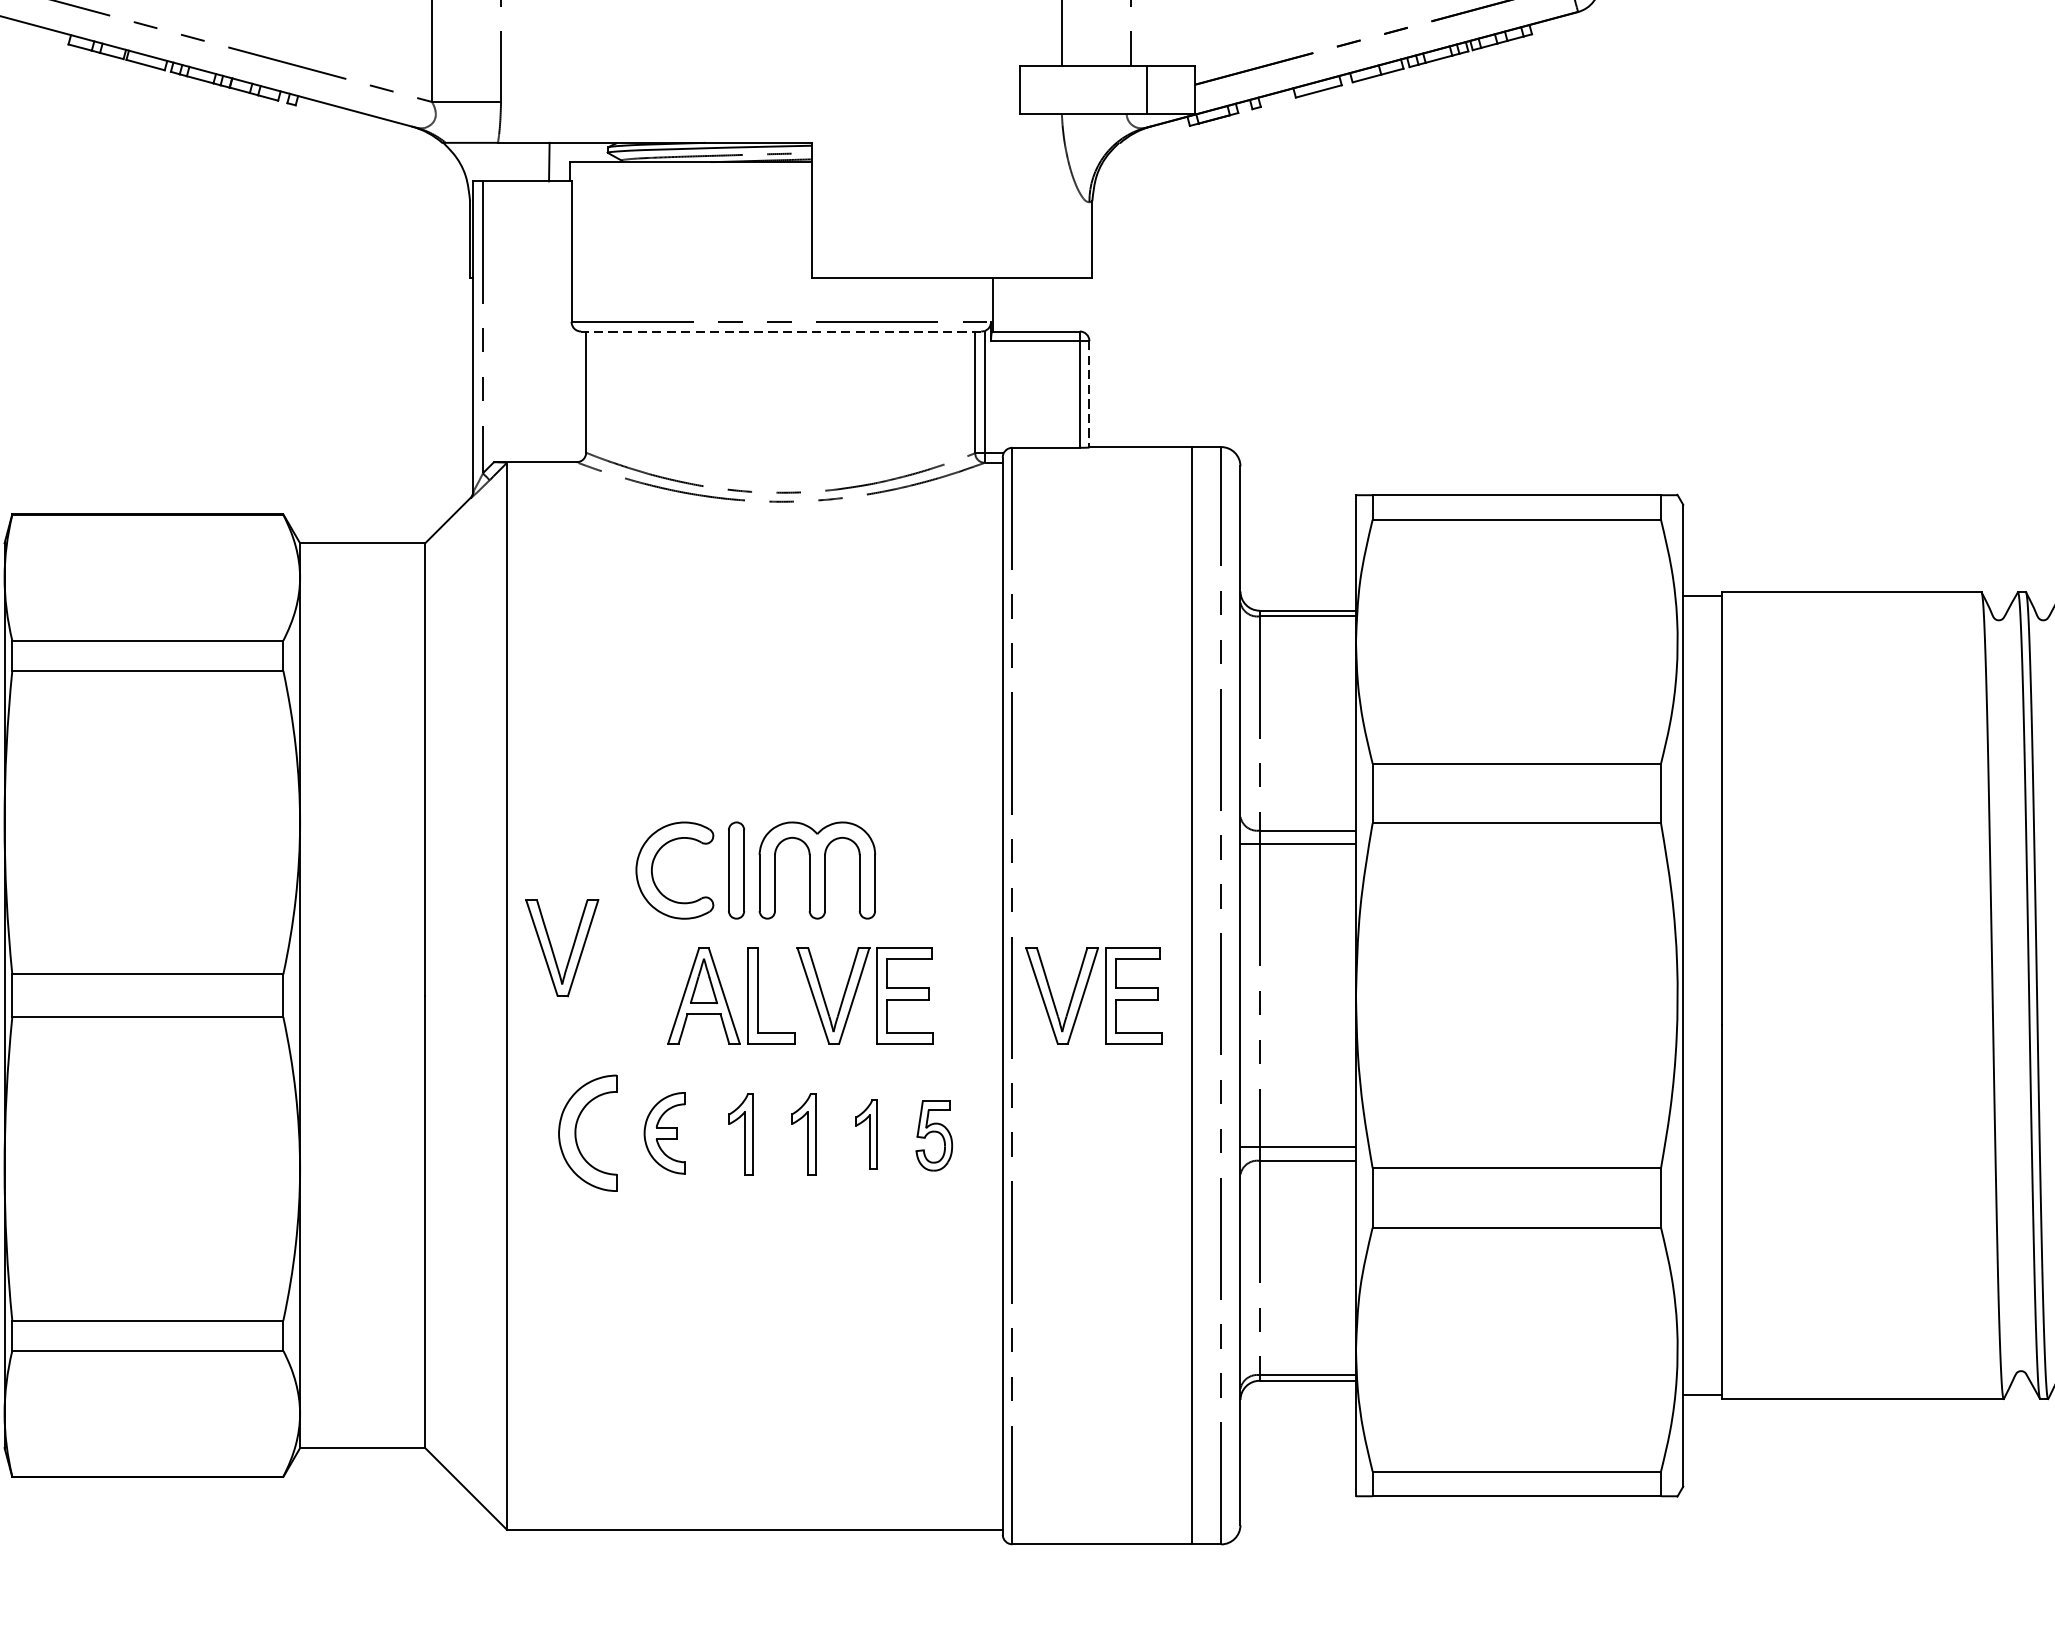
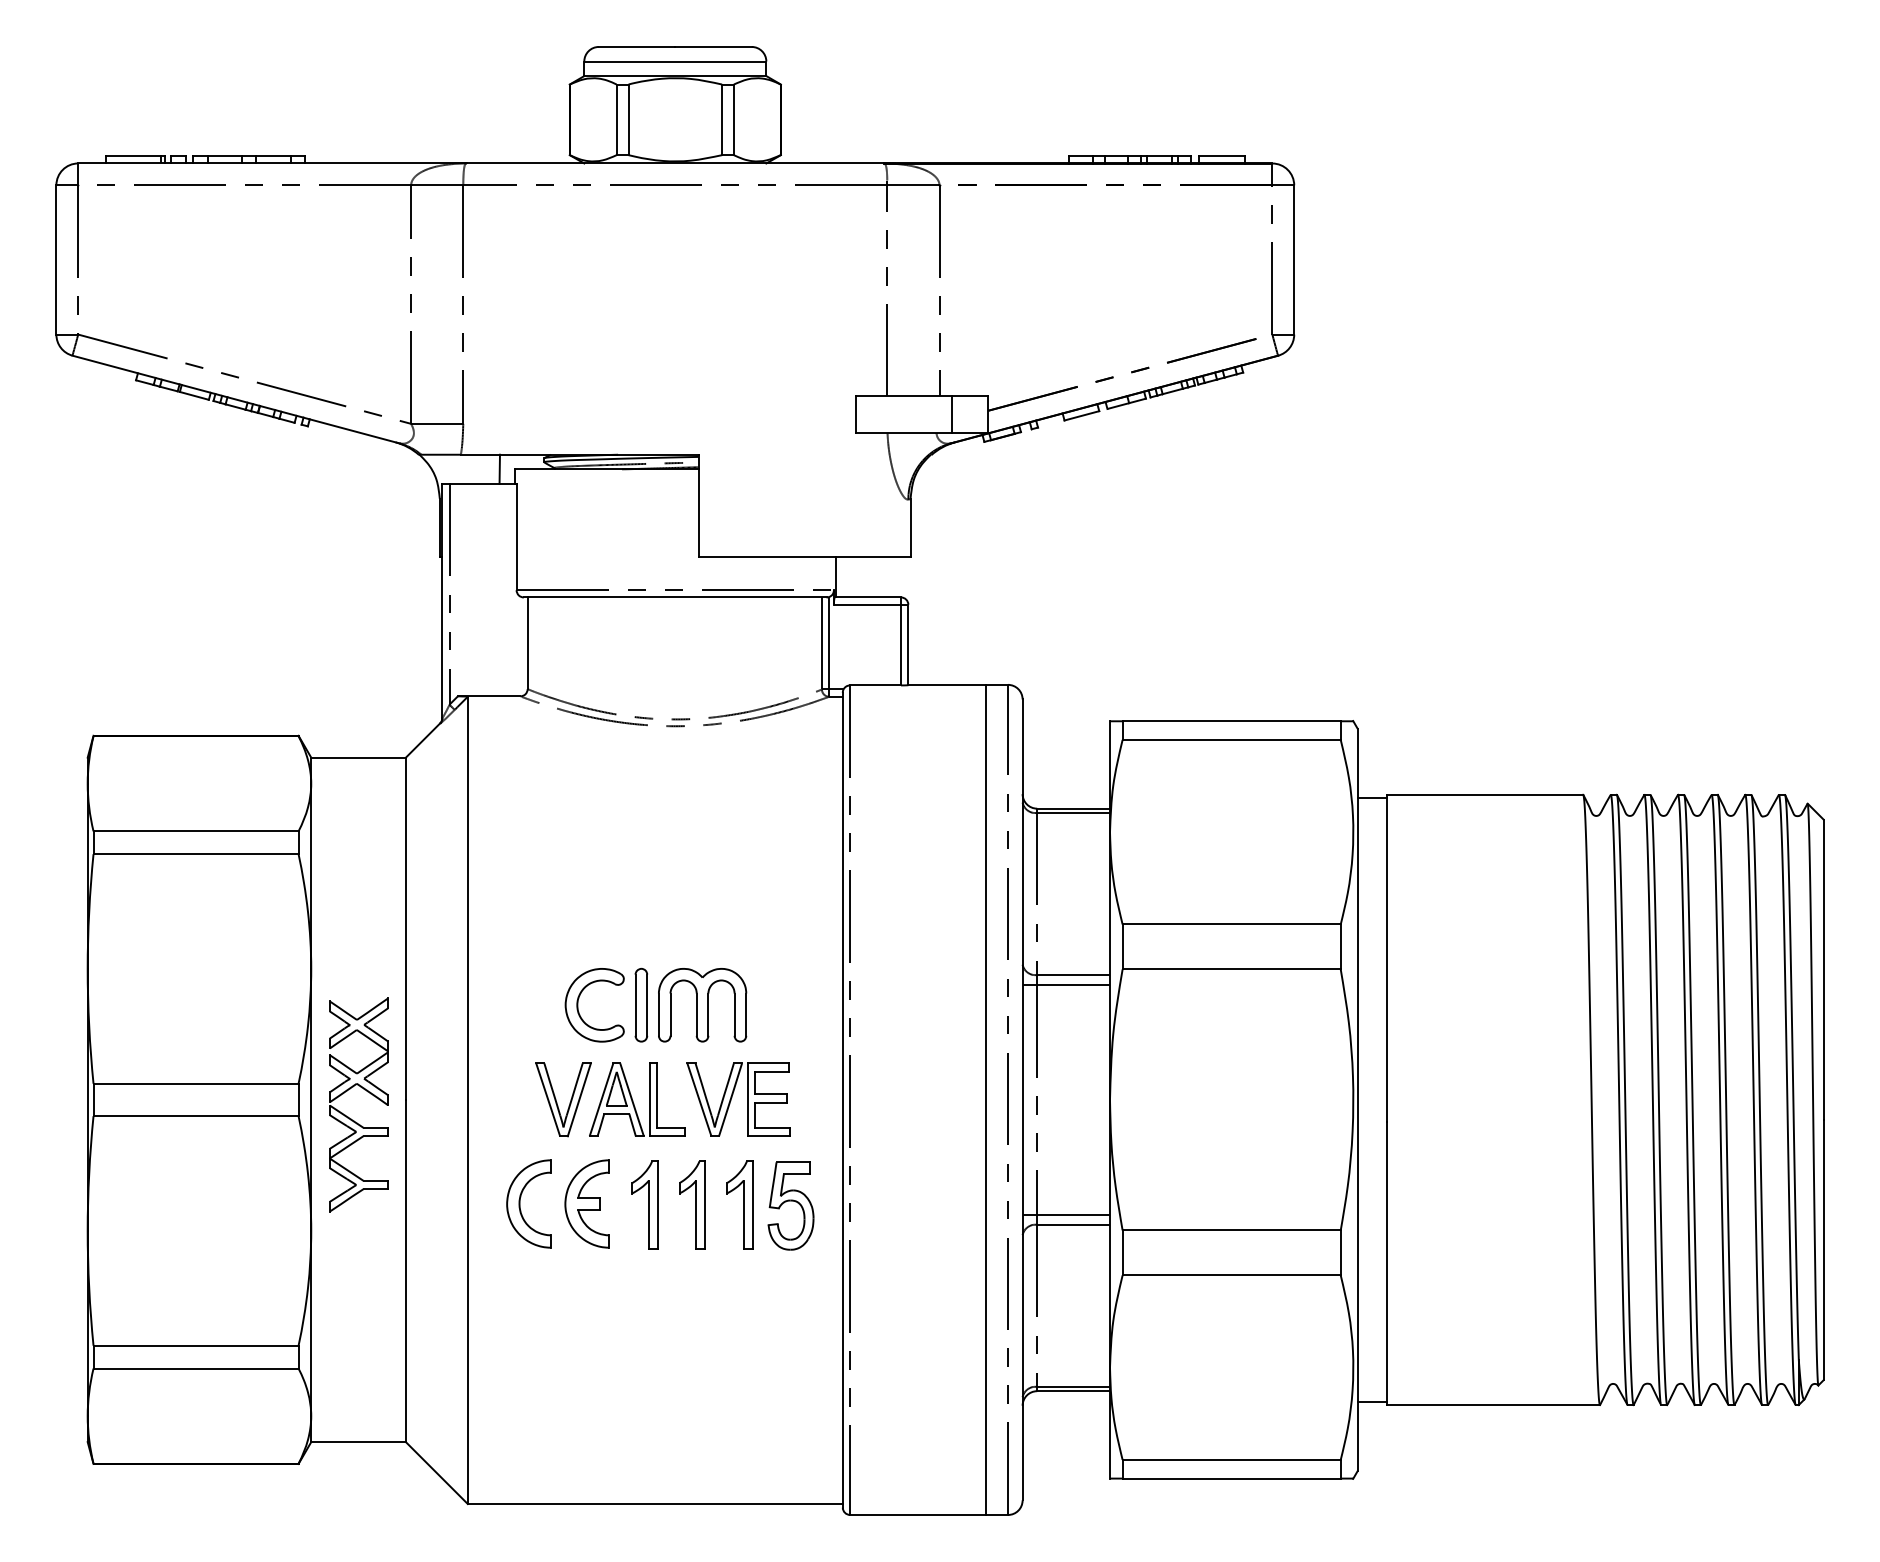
line: (780, 331) -> (674, 597), dashed -> solid
line: (1089, 395) -> (908, 645), dashed -> solid
part: (554, 951) -> (557, 1102), moved
part: (374, 985) -> (367, 1092), added
part: (1085, 992) -> (905, 1097), removed
part: (663, 1132) -> (586, 1203), size x1.43
part: (740, 1133) -> (644, 1204), size x1.43
part: (804, 1133) -> (692, 1204), size x1.43
part: (866, 1133) -> (739, 1204), size x1.67
part: (933, 1135) -> (790, 1205), size x1.67

